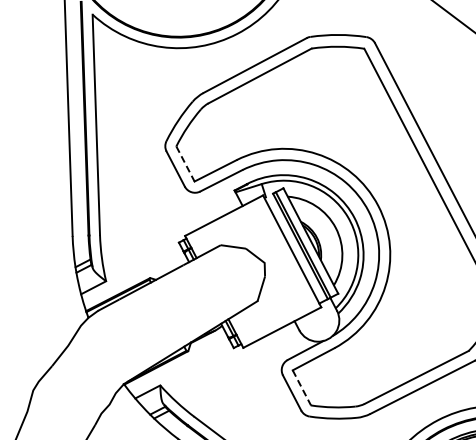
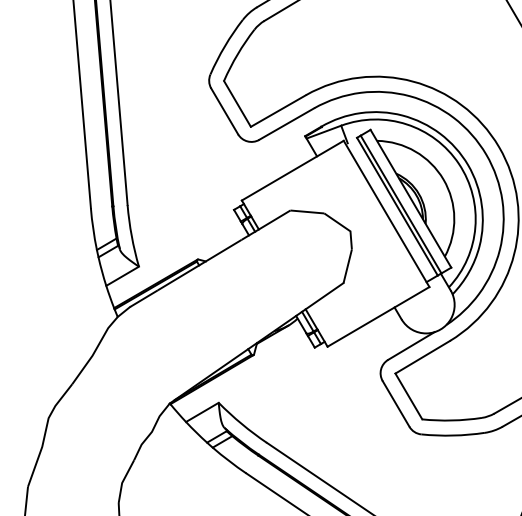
line: (185, 163) -> (237, 103), dashed -> solid
line: (301, 387) -> (408, 395), dashed -> solid

